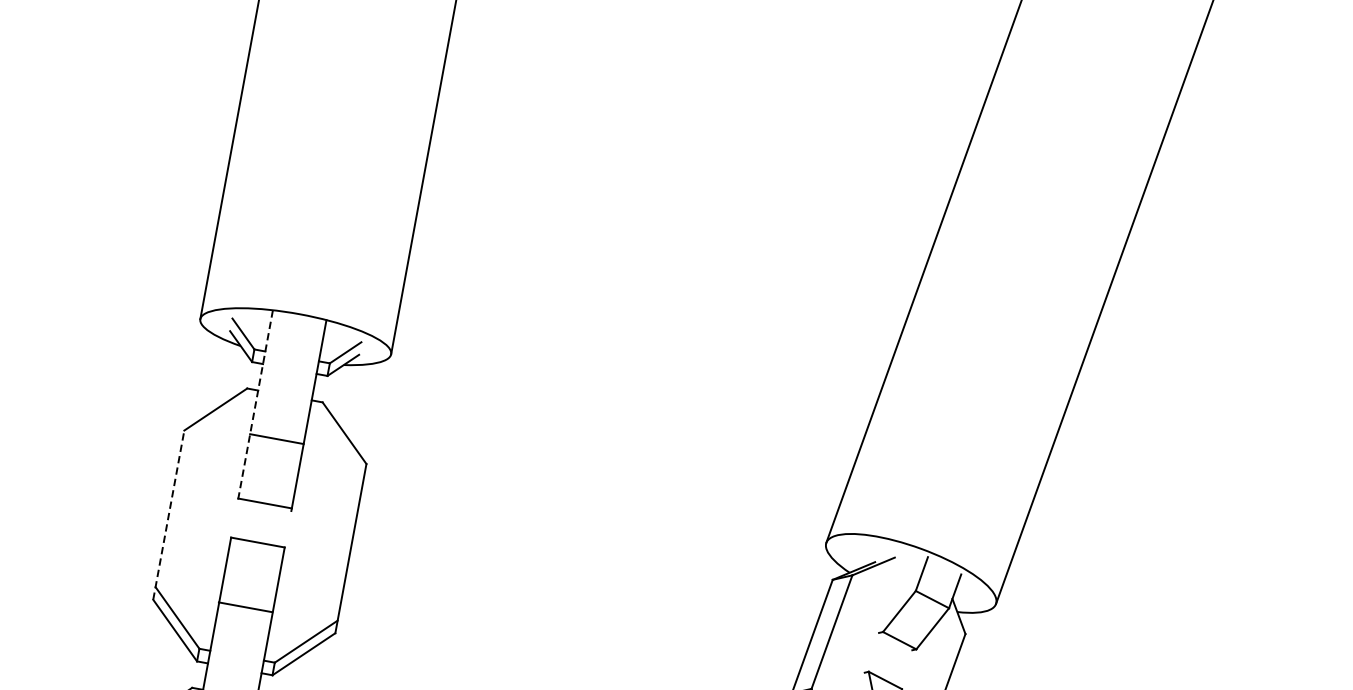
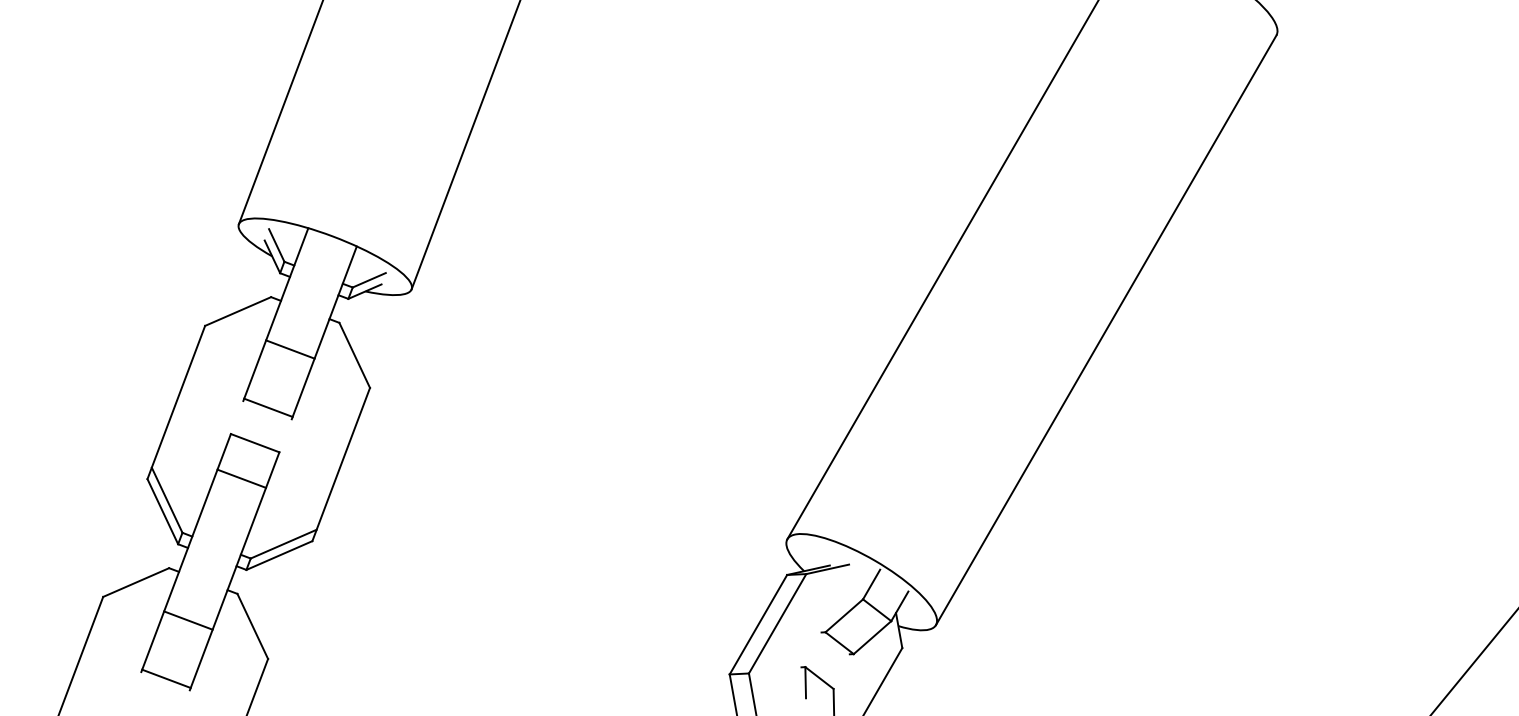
line: (255, 406) -> (275, 315), dashed -> solid
line: (168, 515) -> (176, 402), dashed -> solid
line: (245, 607) -> (241, 478), moved

